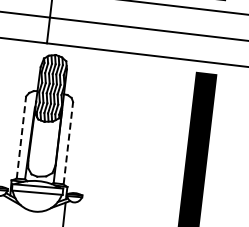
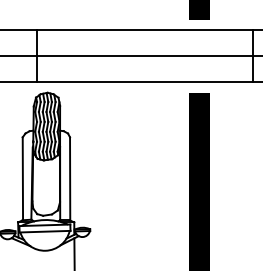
line: (21, 137) -> (22, 178), dashed -> solid
line: (68, 142) -> (70, 178), dashed -> solid

